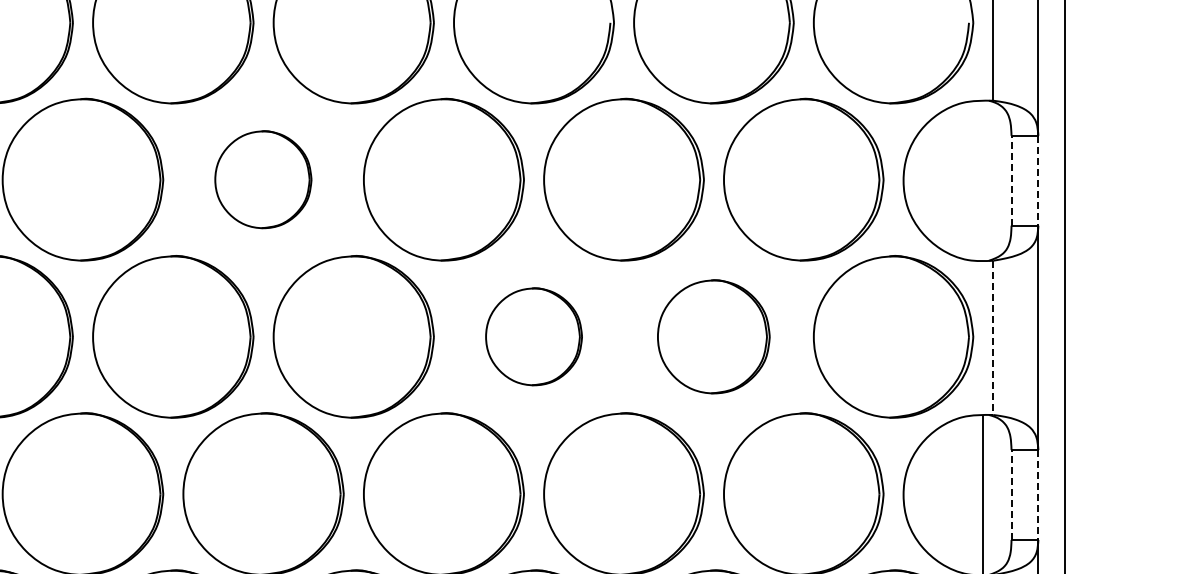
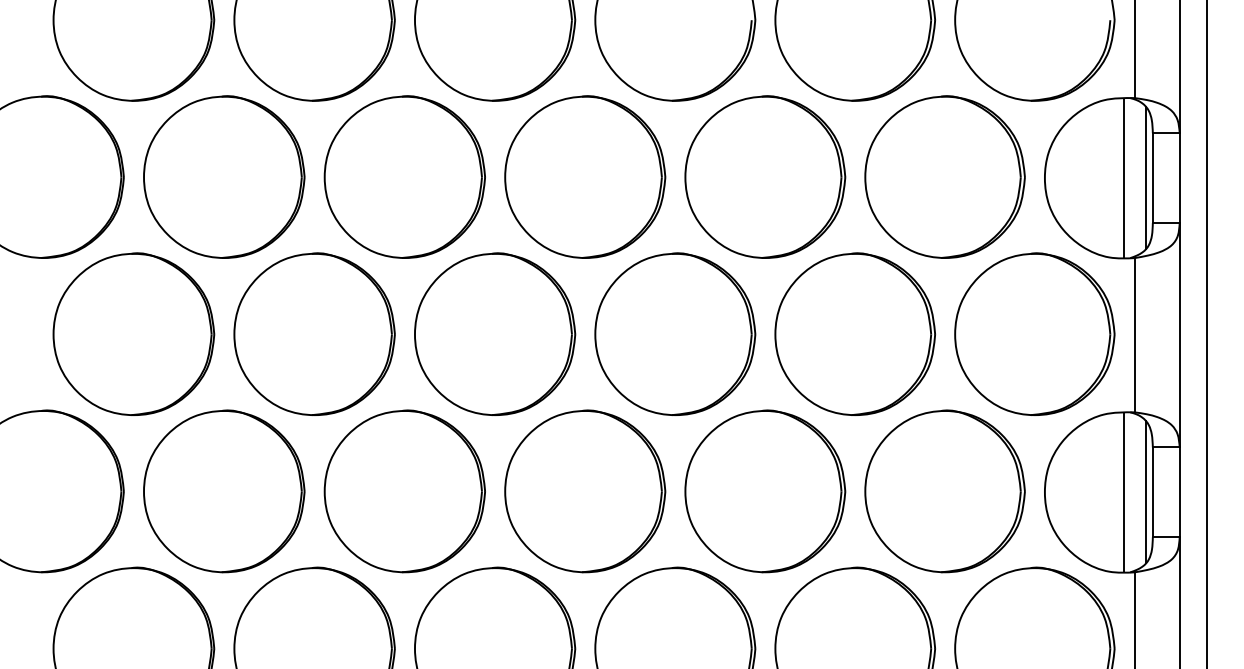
part: (263, 179) -> (404, 176), size x1.67
line: (983, 180) -> (1124, 177), added
line: (1005, 181) -> (1146, 178), added
line: (1011, 181) -> (1152, 178), dashed -> solid
line: (1038, 181) -> (1179, 178), dashed -> solid
part: (534, 336) -> (675, 333), size x1.67
part: (713, 336) -> (854, 333), size x1.43
line: (993, 338) -> (1134, 335), dashed -> solid
line: (1005, 495) -> (1146, 492), added
line: (1011, 495) -> (1152, 492), dashed -> solid
line: (1038, 495) -> (1179, 492), dashed -> solid

